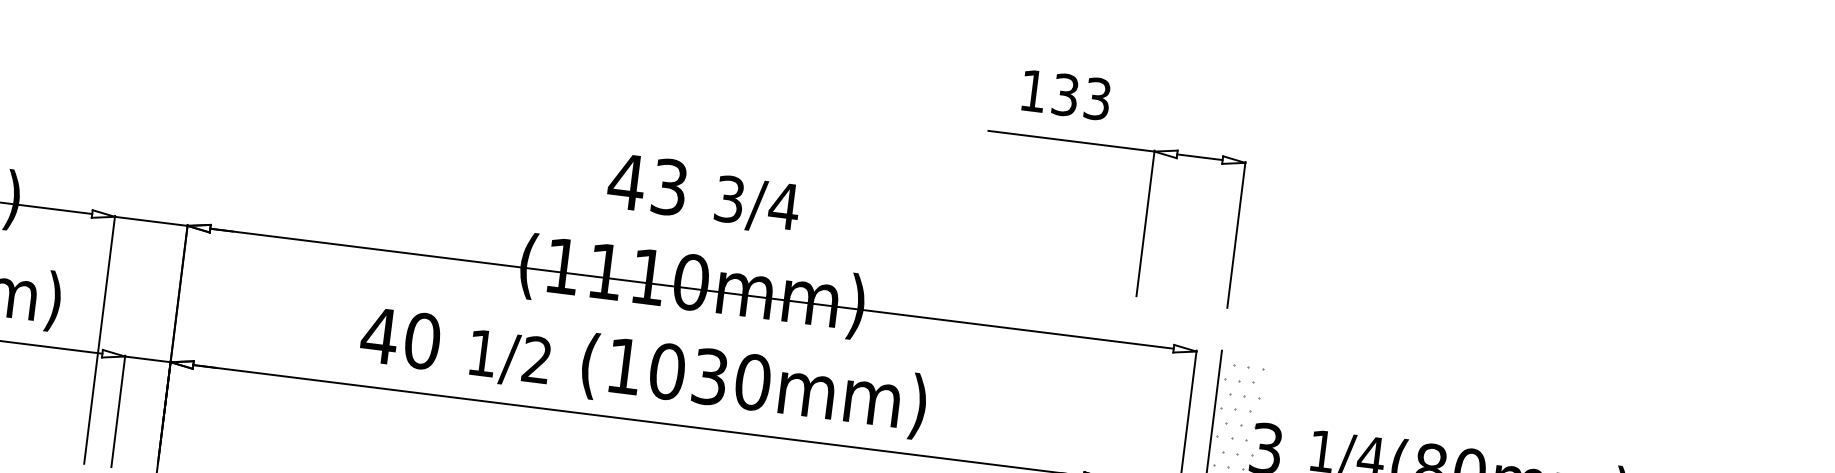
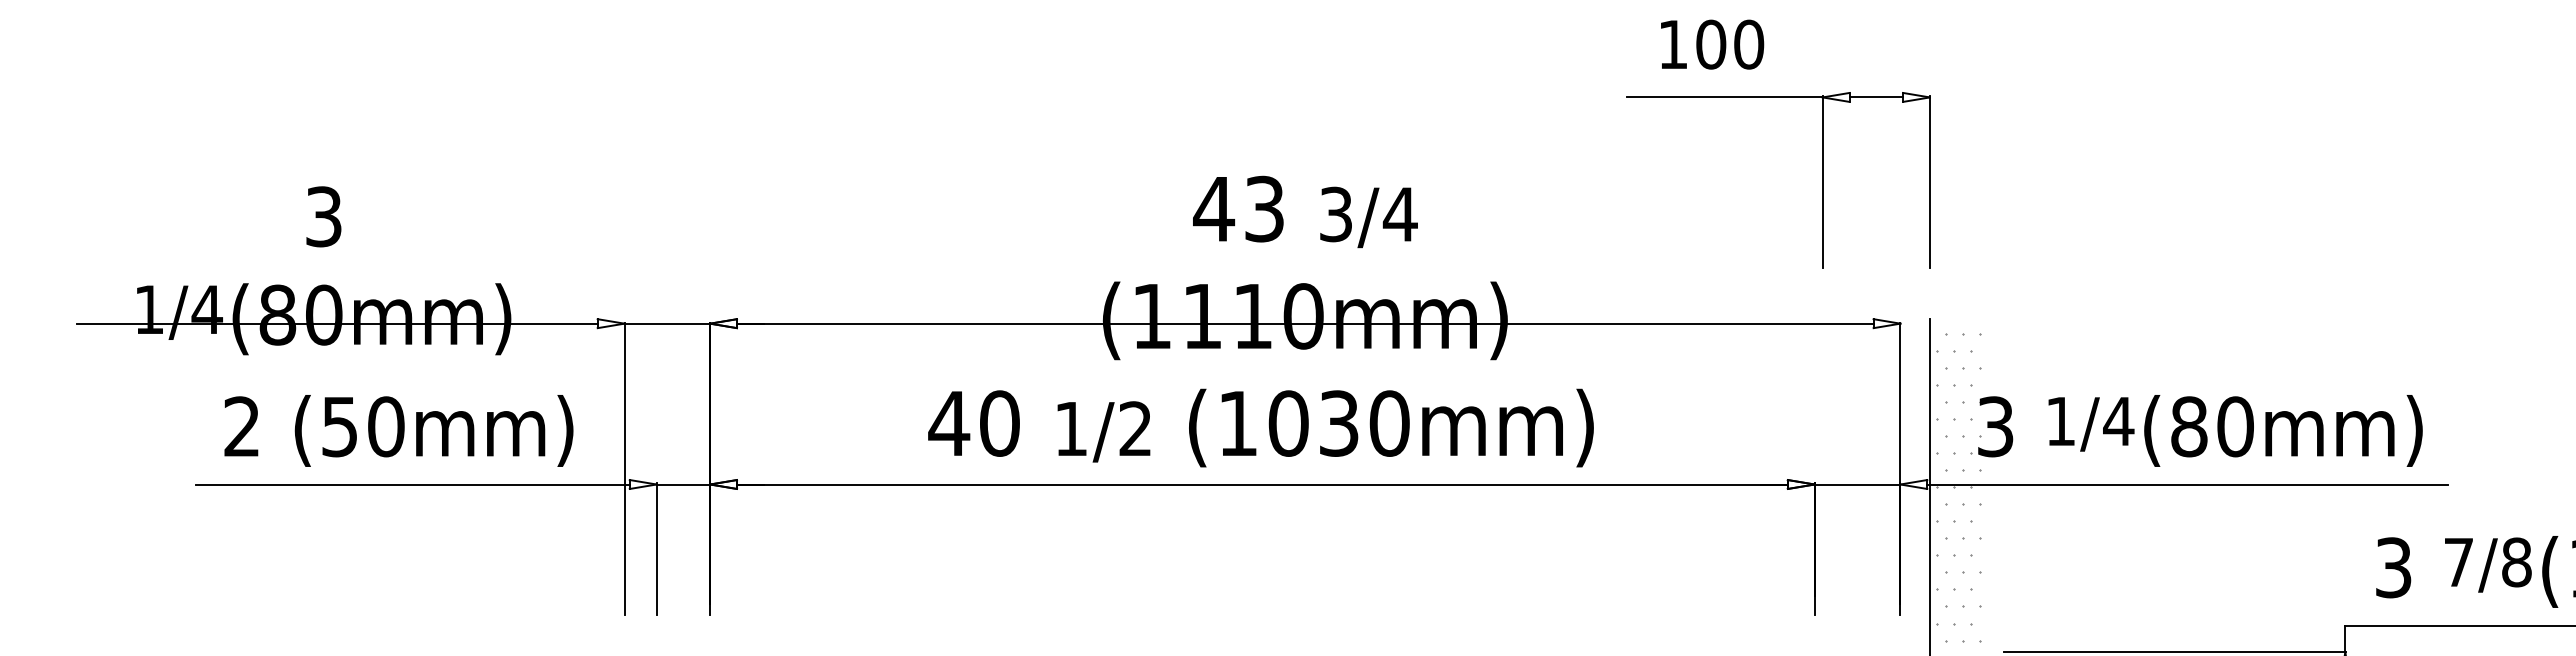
text: (1081, 96) -> (1730, 44), 133 -> 100

